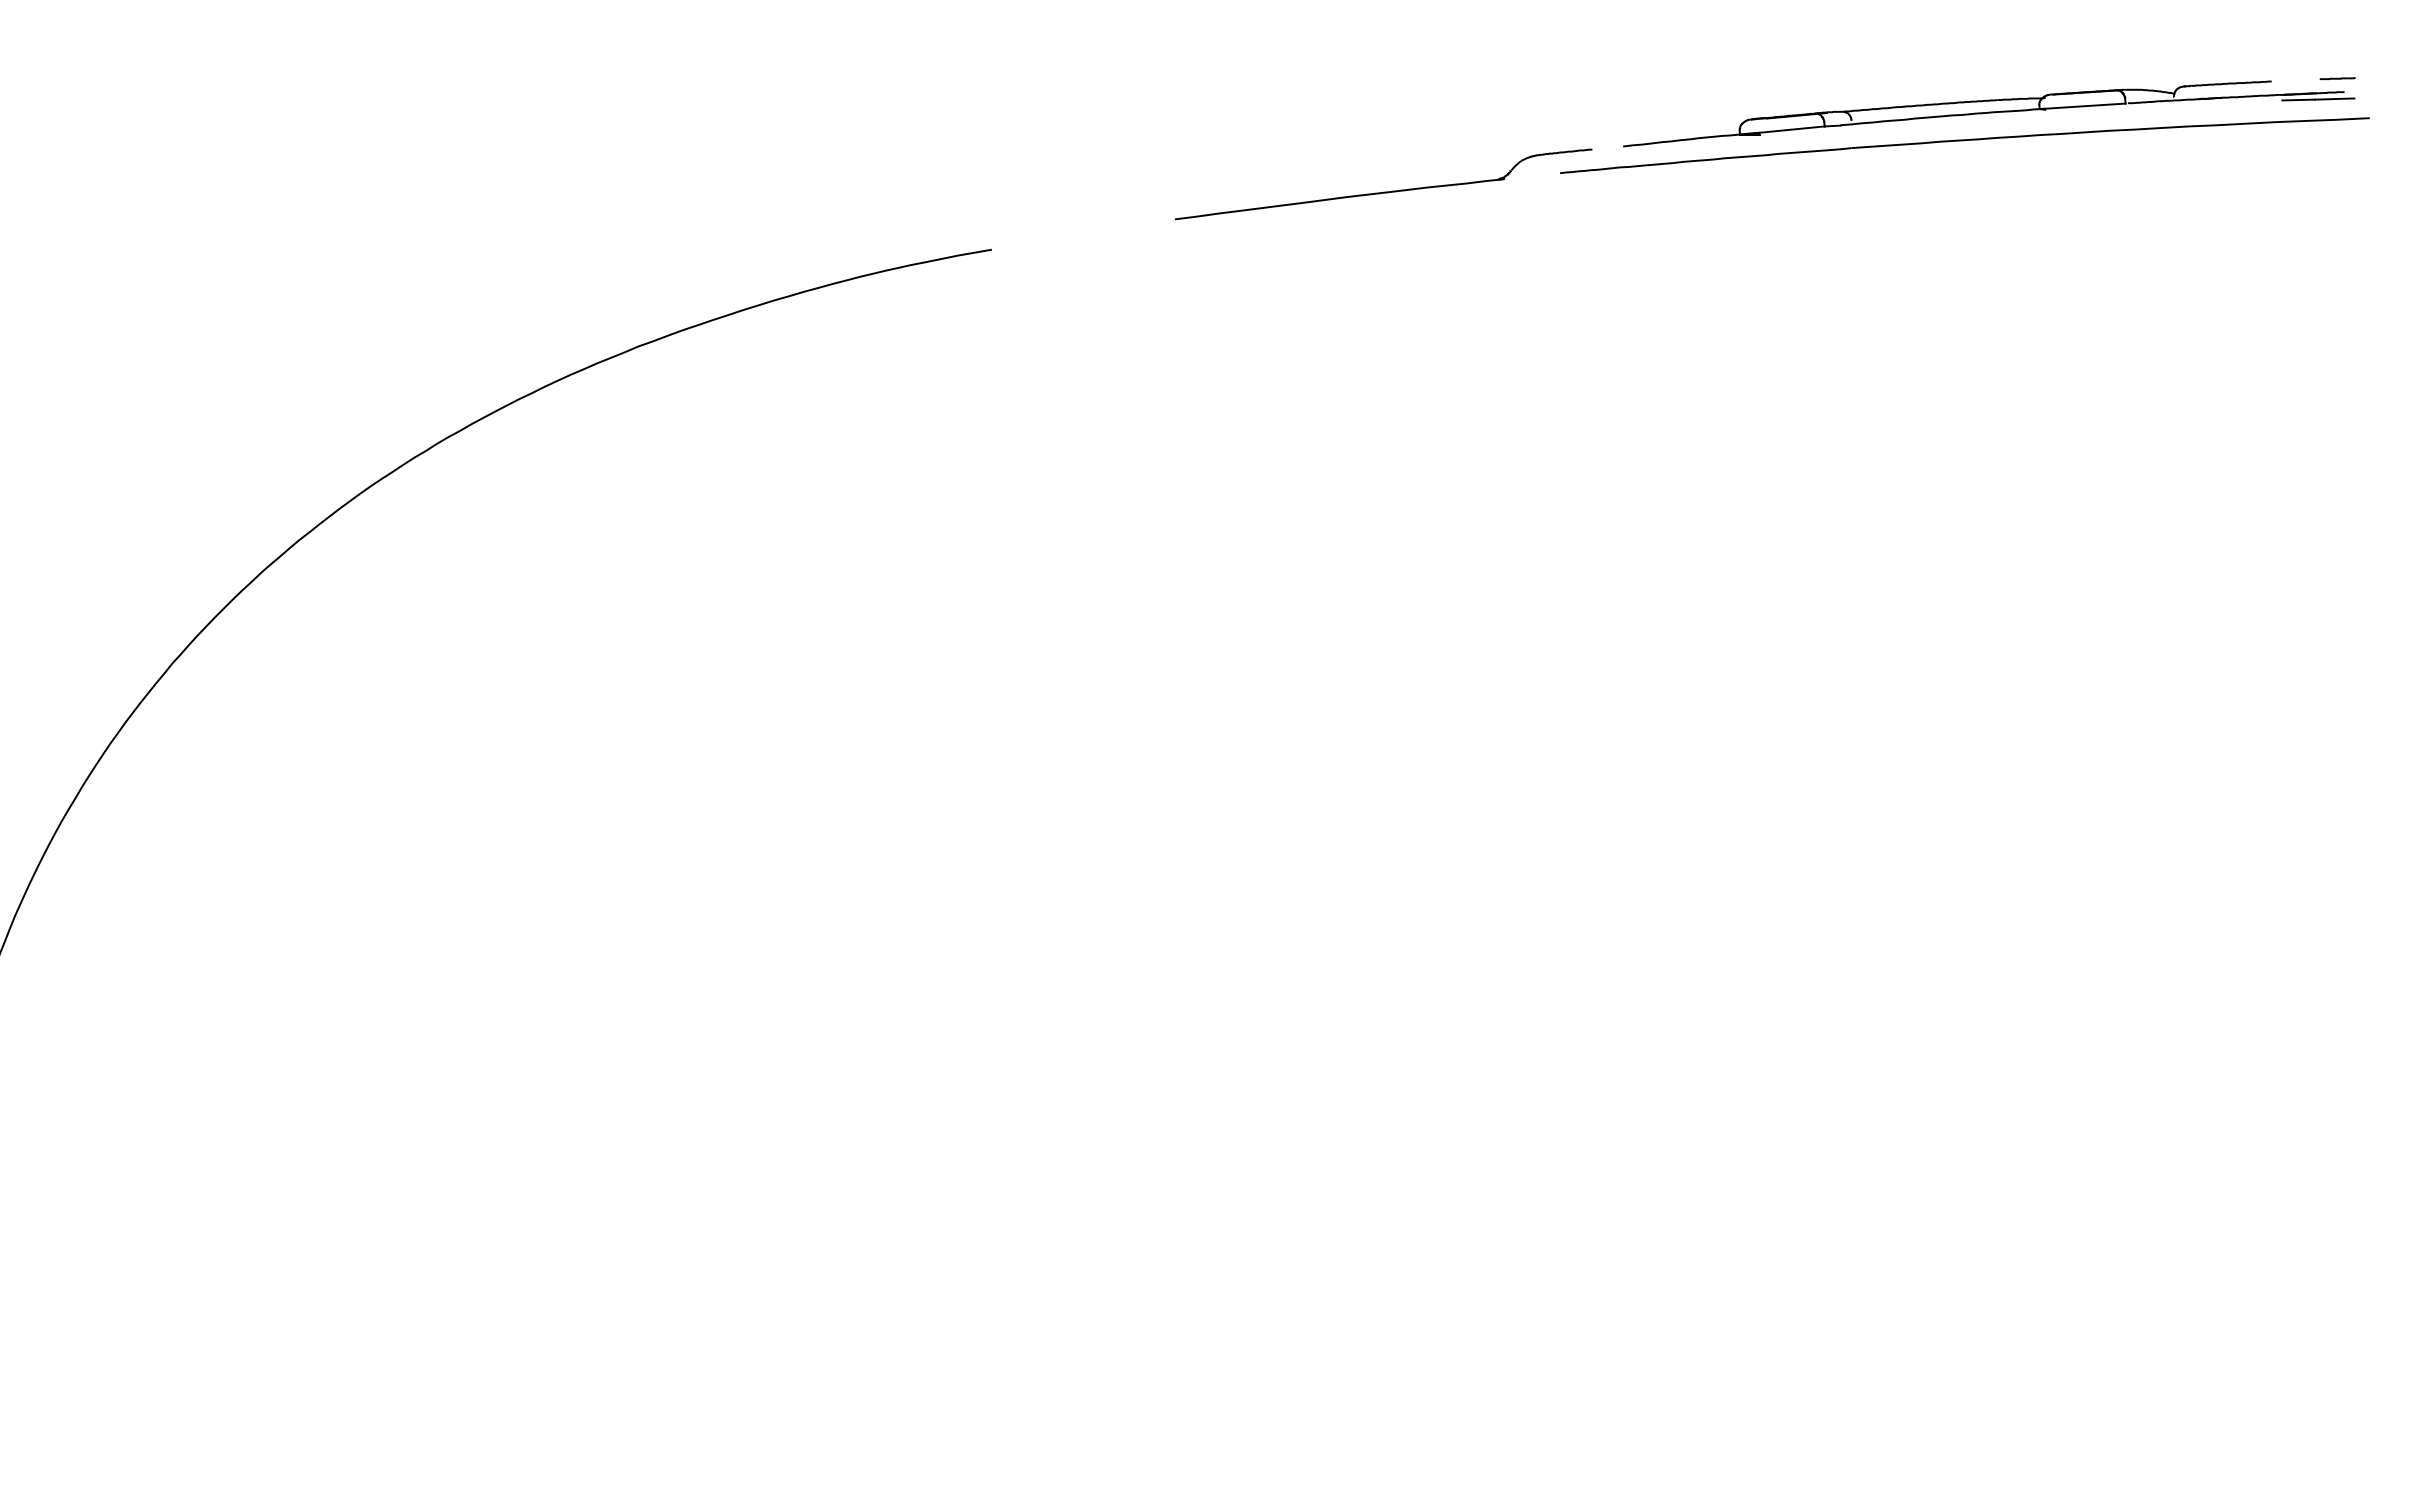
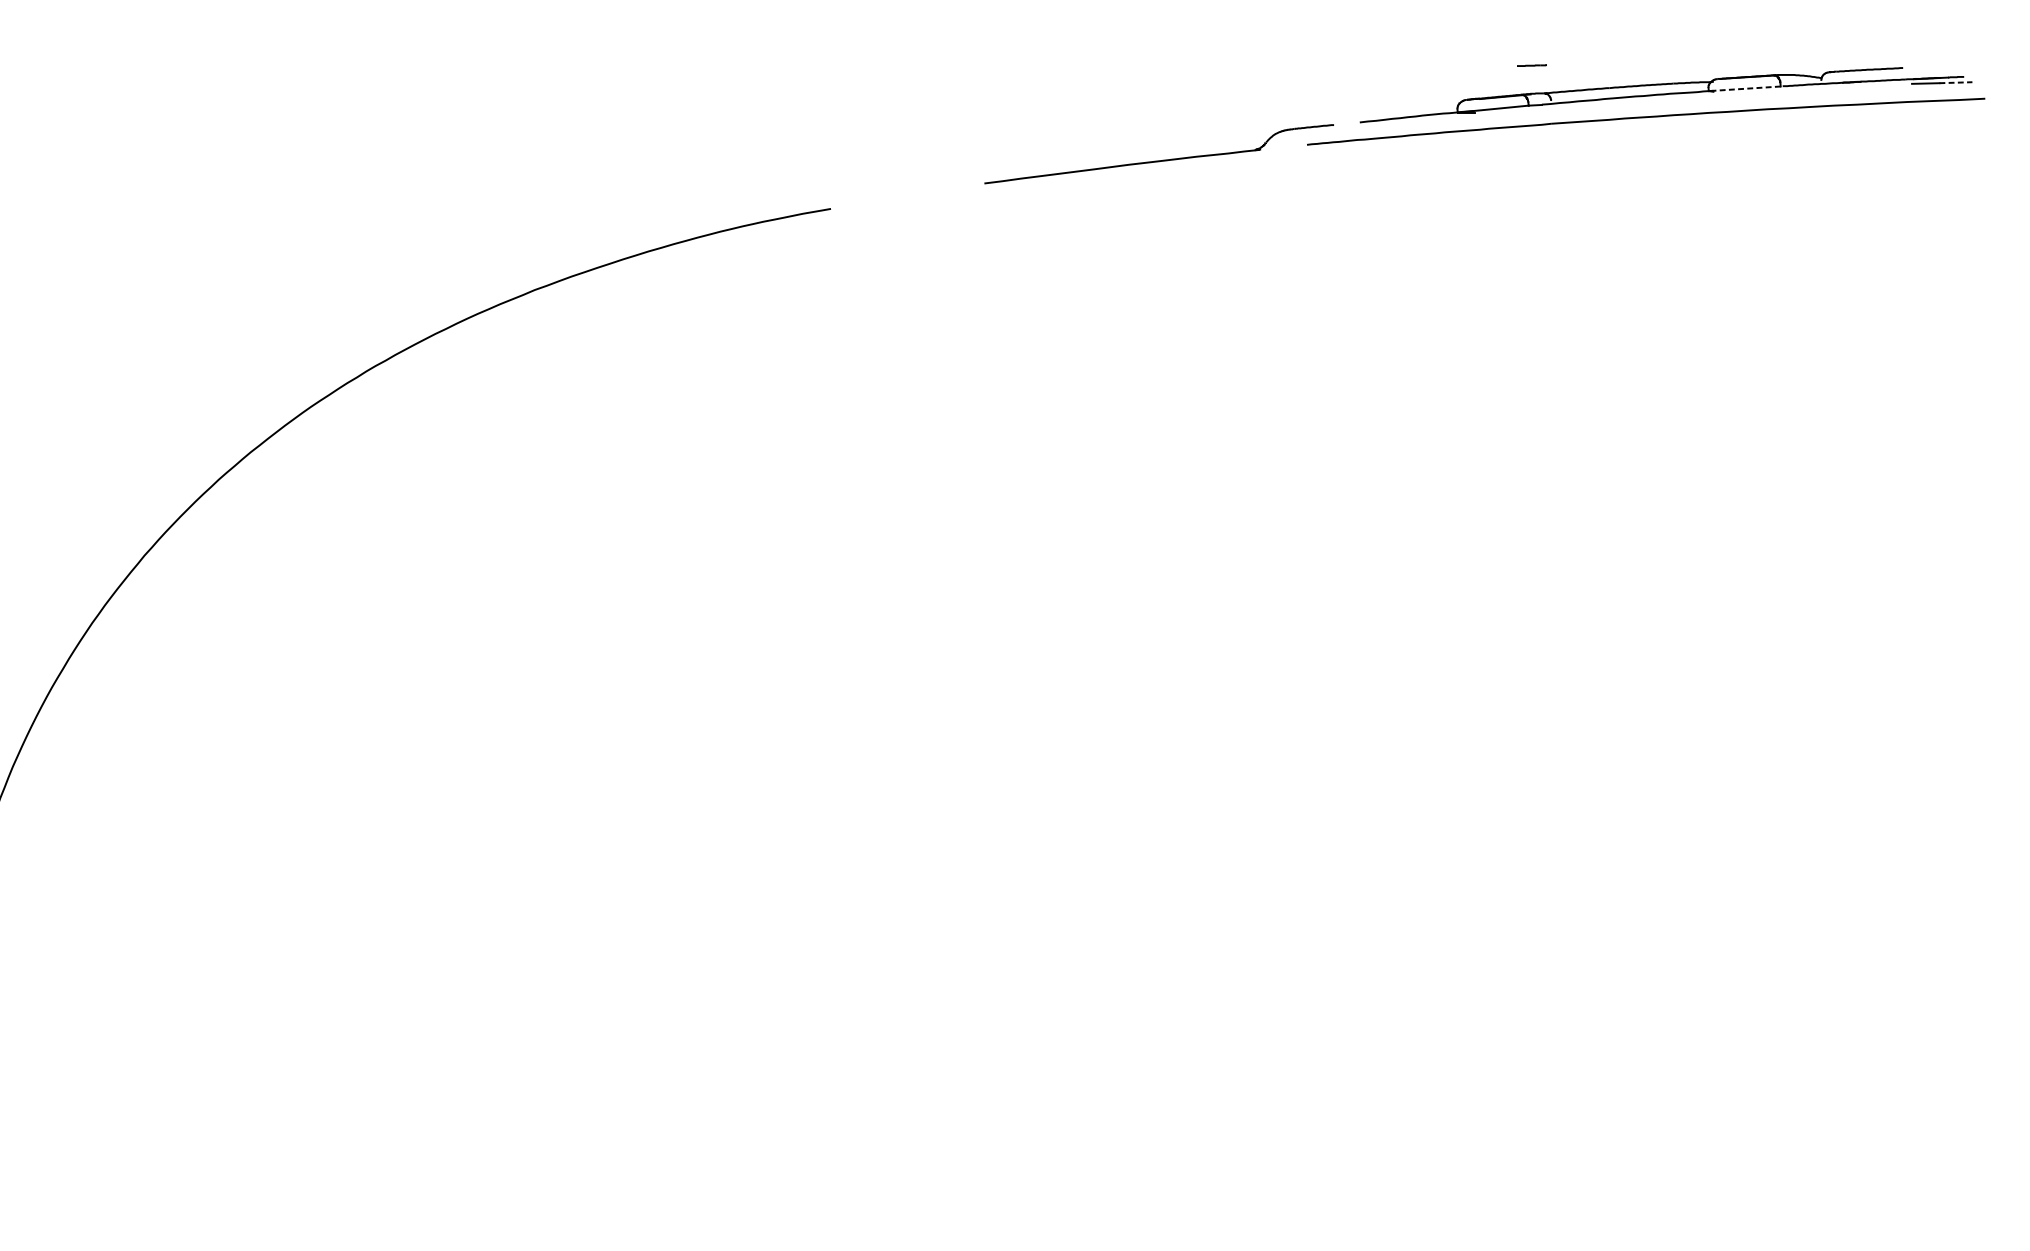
line: (2337, 78) -> (1531, 65), moved
line: (2334, 99) -> (1955, 83), solid -> dashed
line: (2082, 106) -> (1744, 88), solid -> dashed

